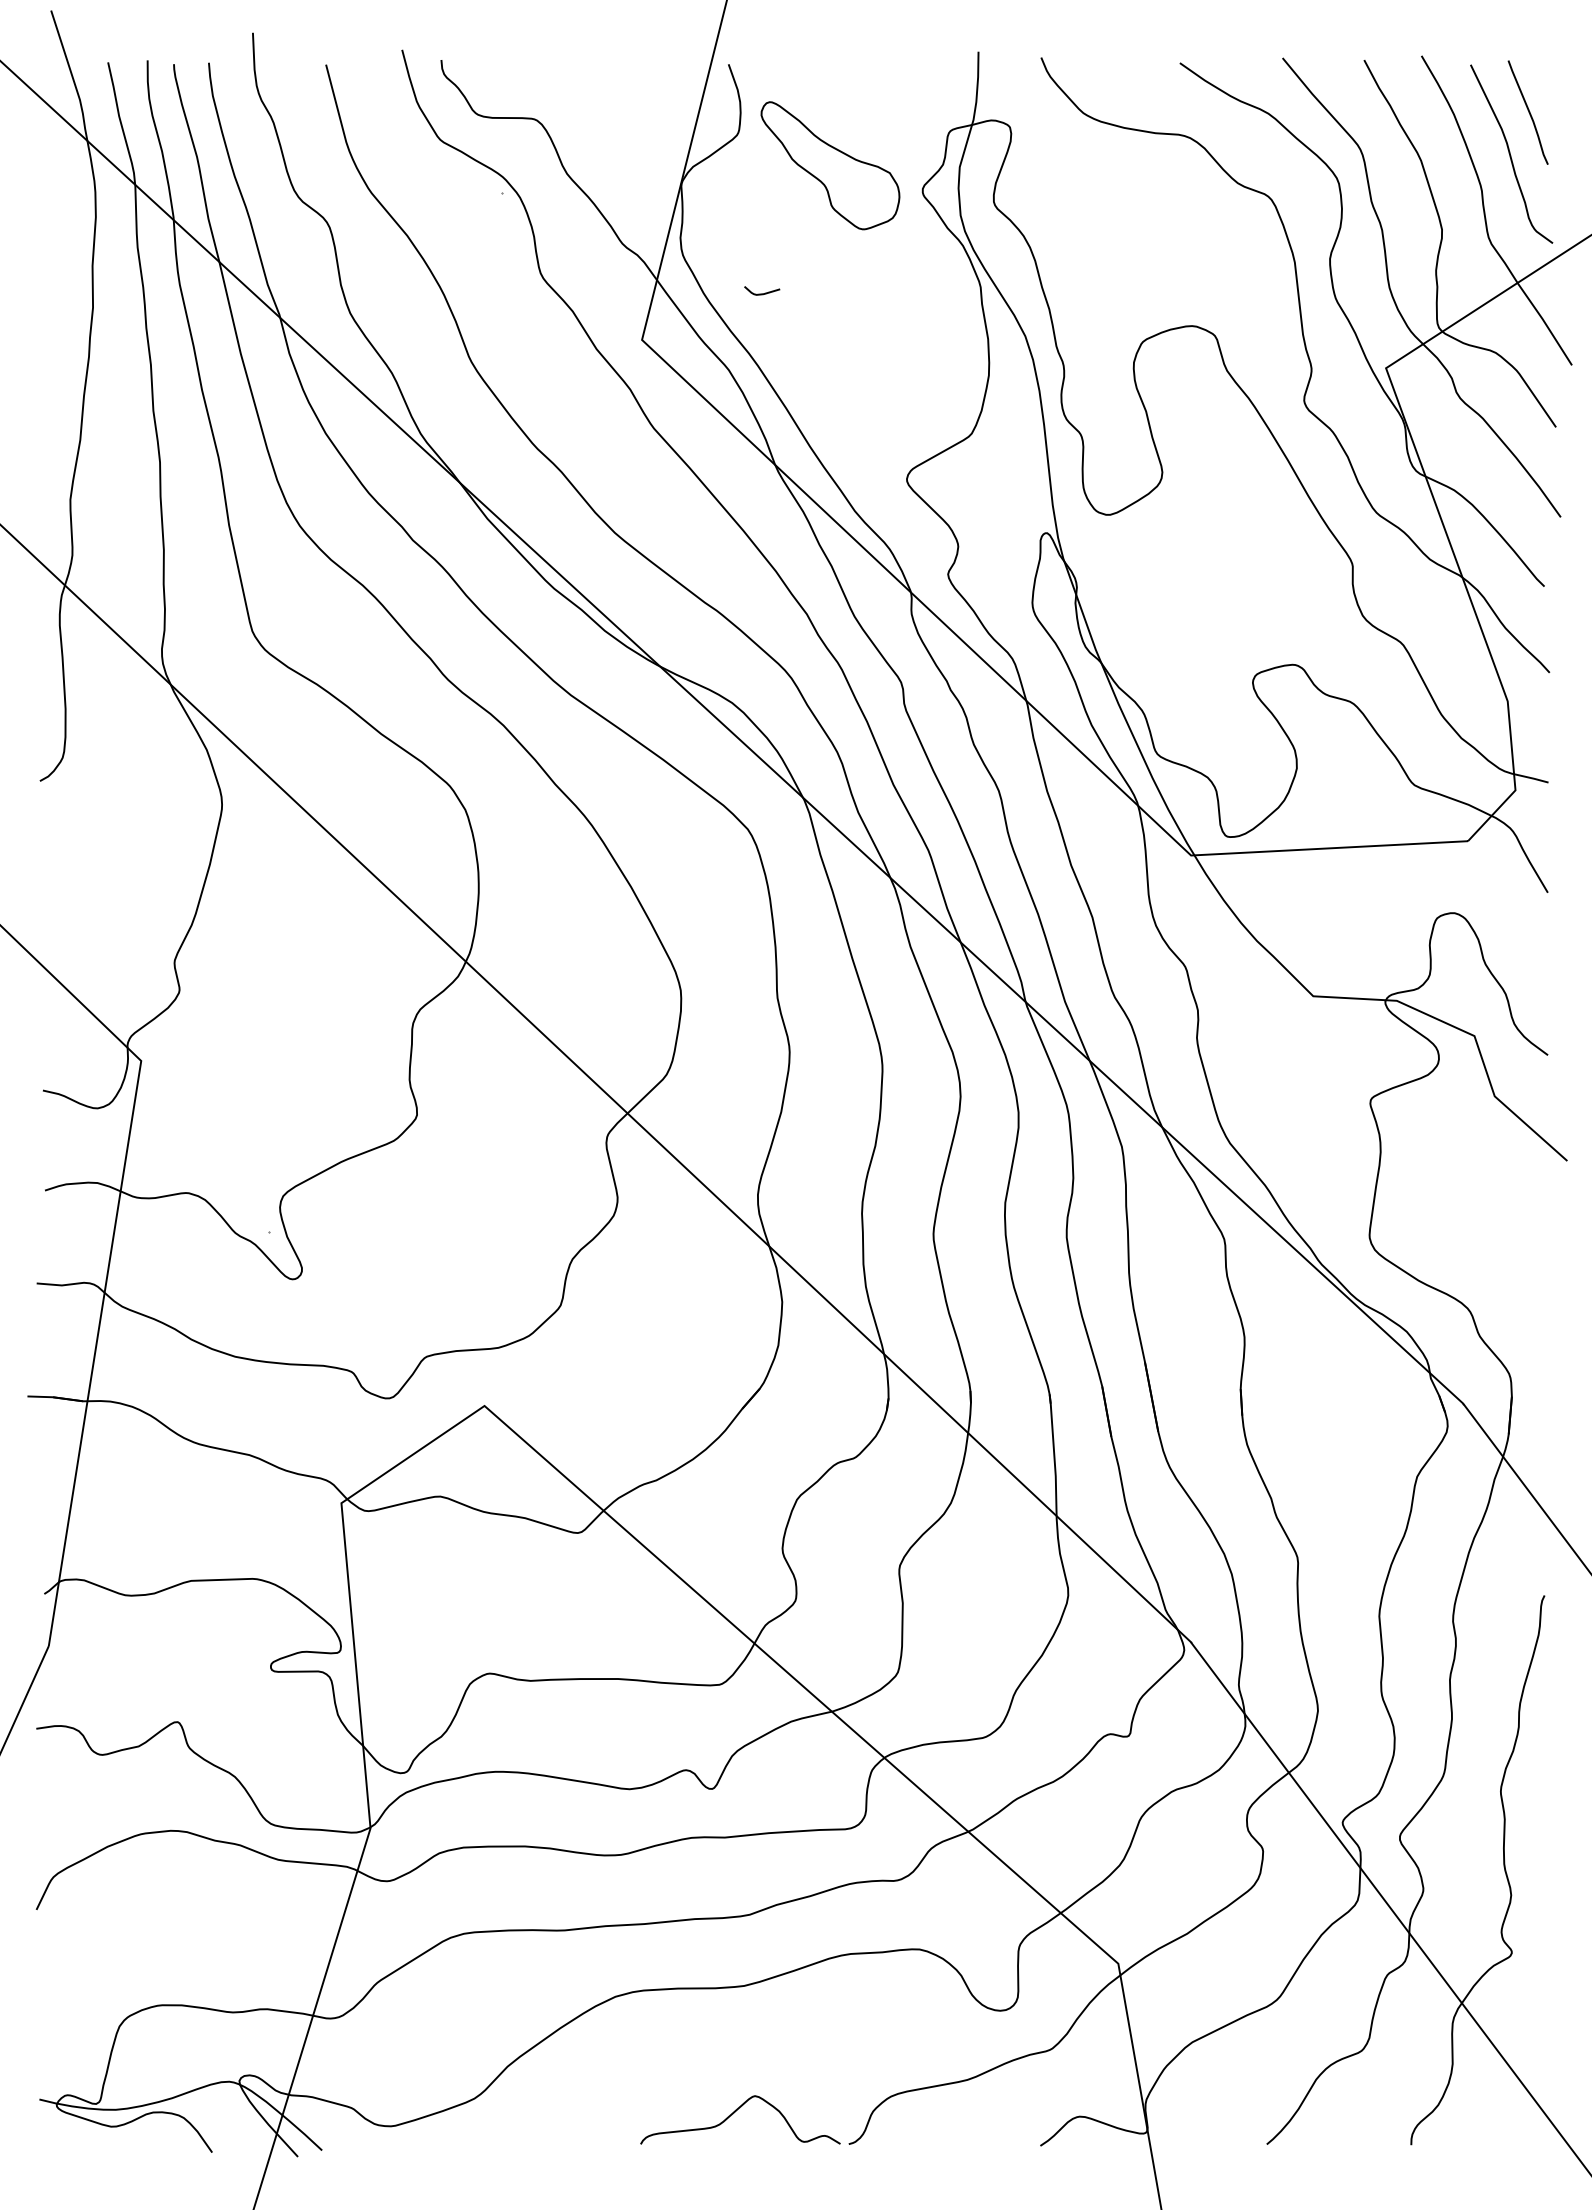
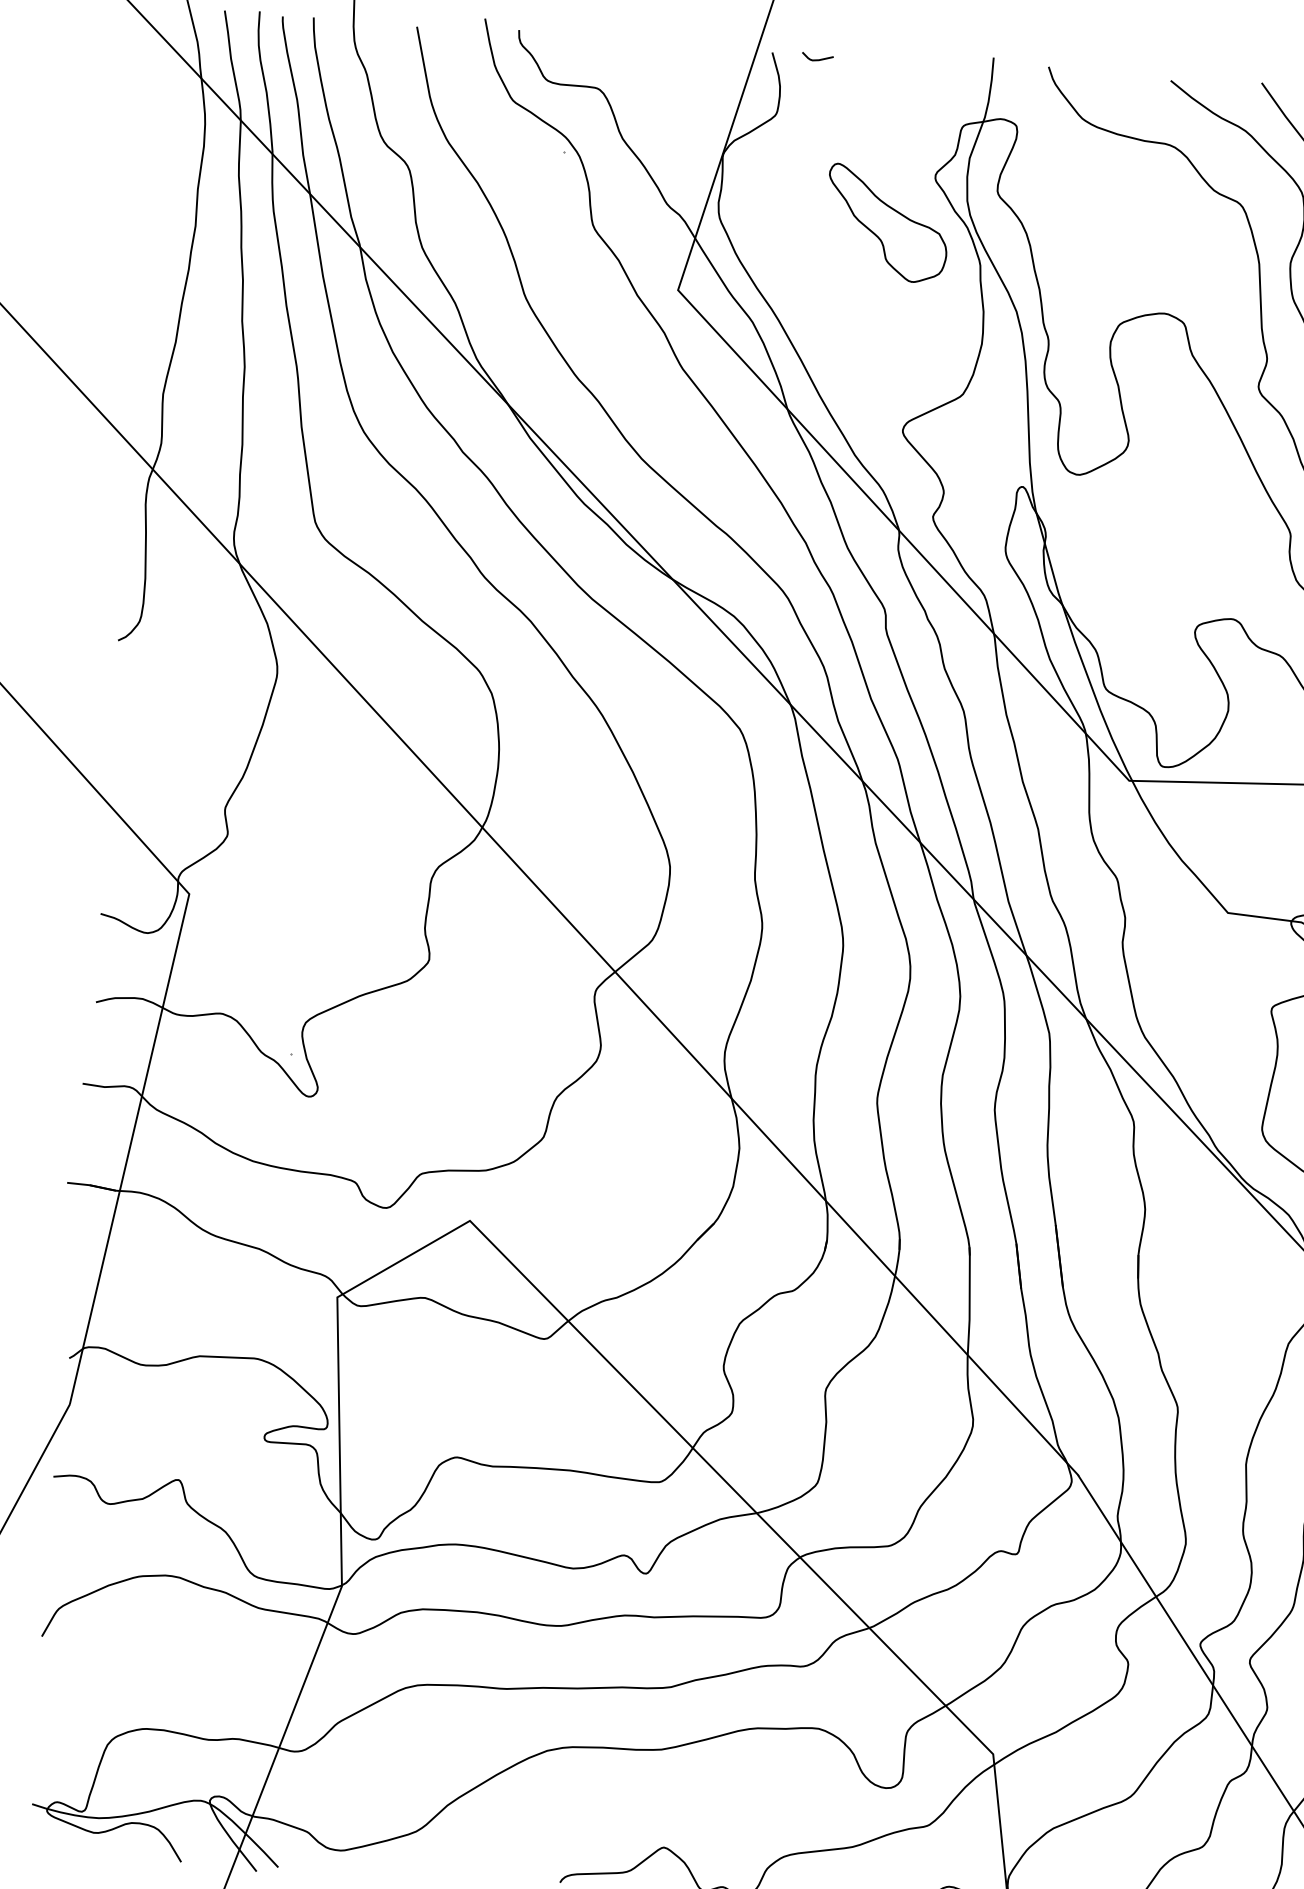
part: (830, 165) -> (887, 223), moved
curve: (762, 293) -> (817, 59), moved

